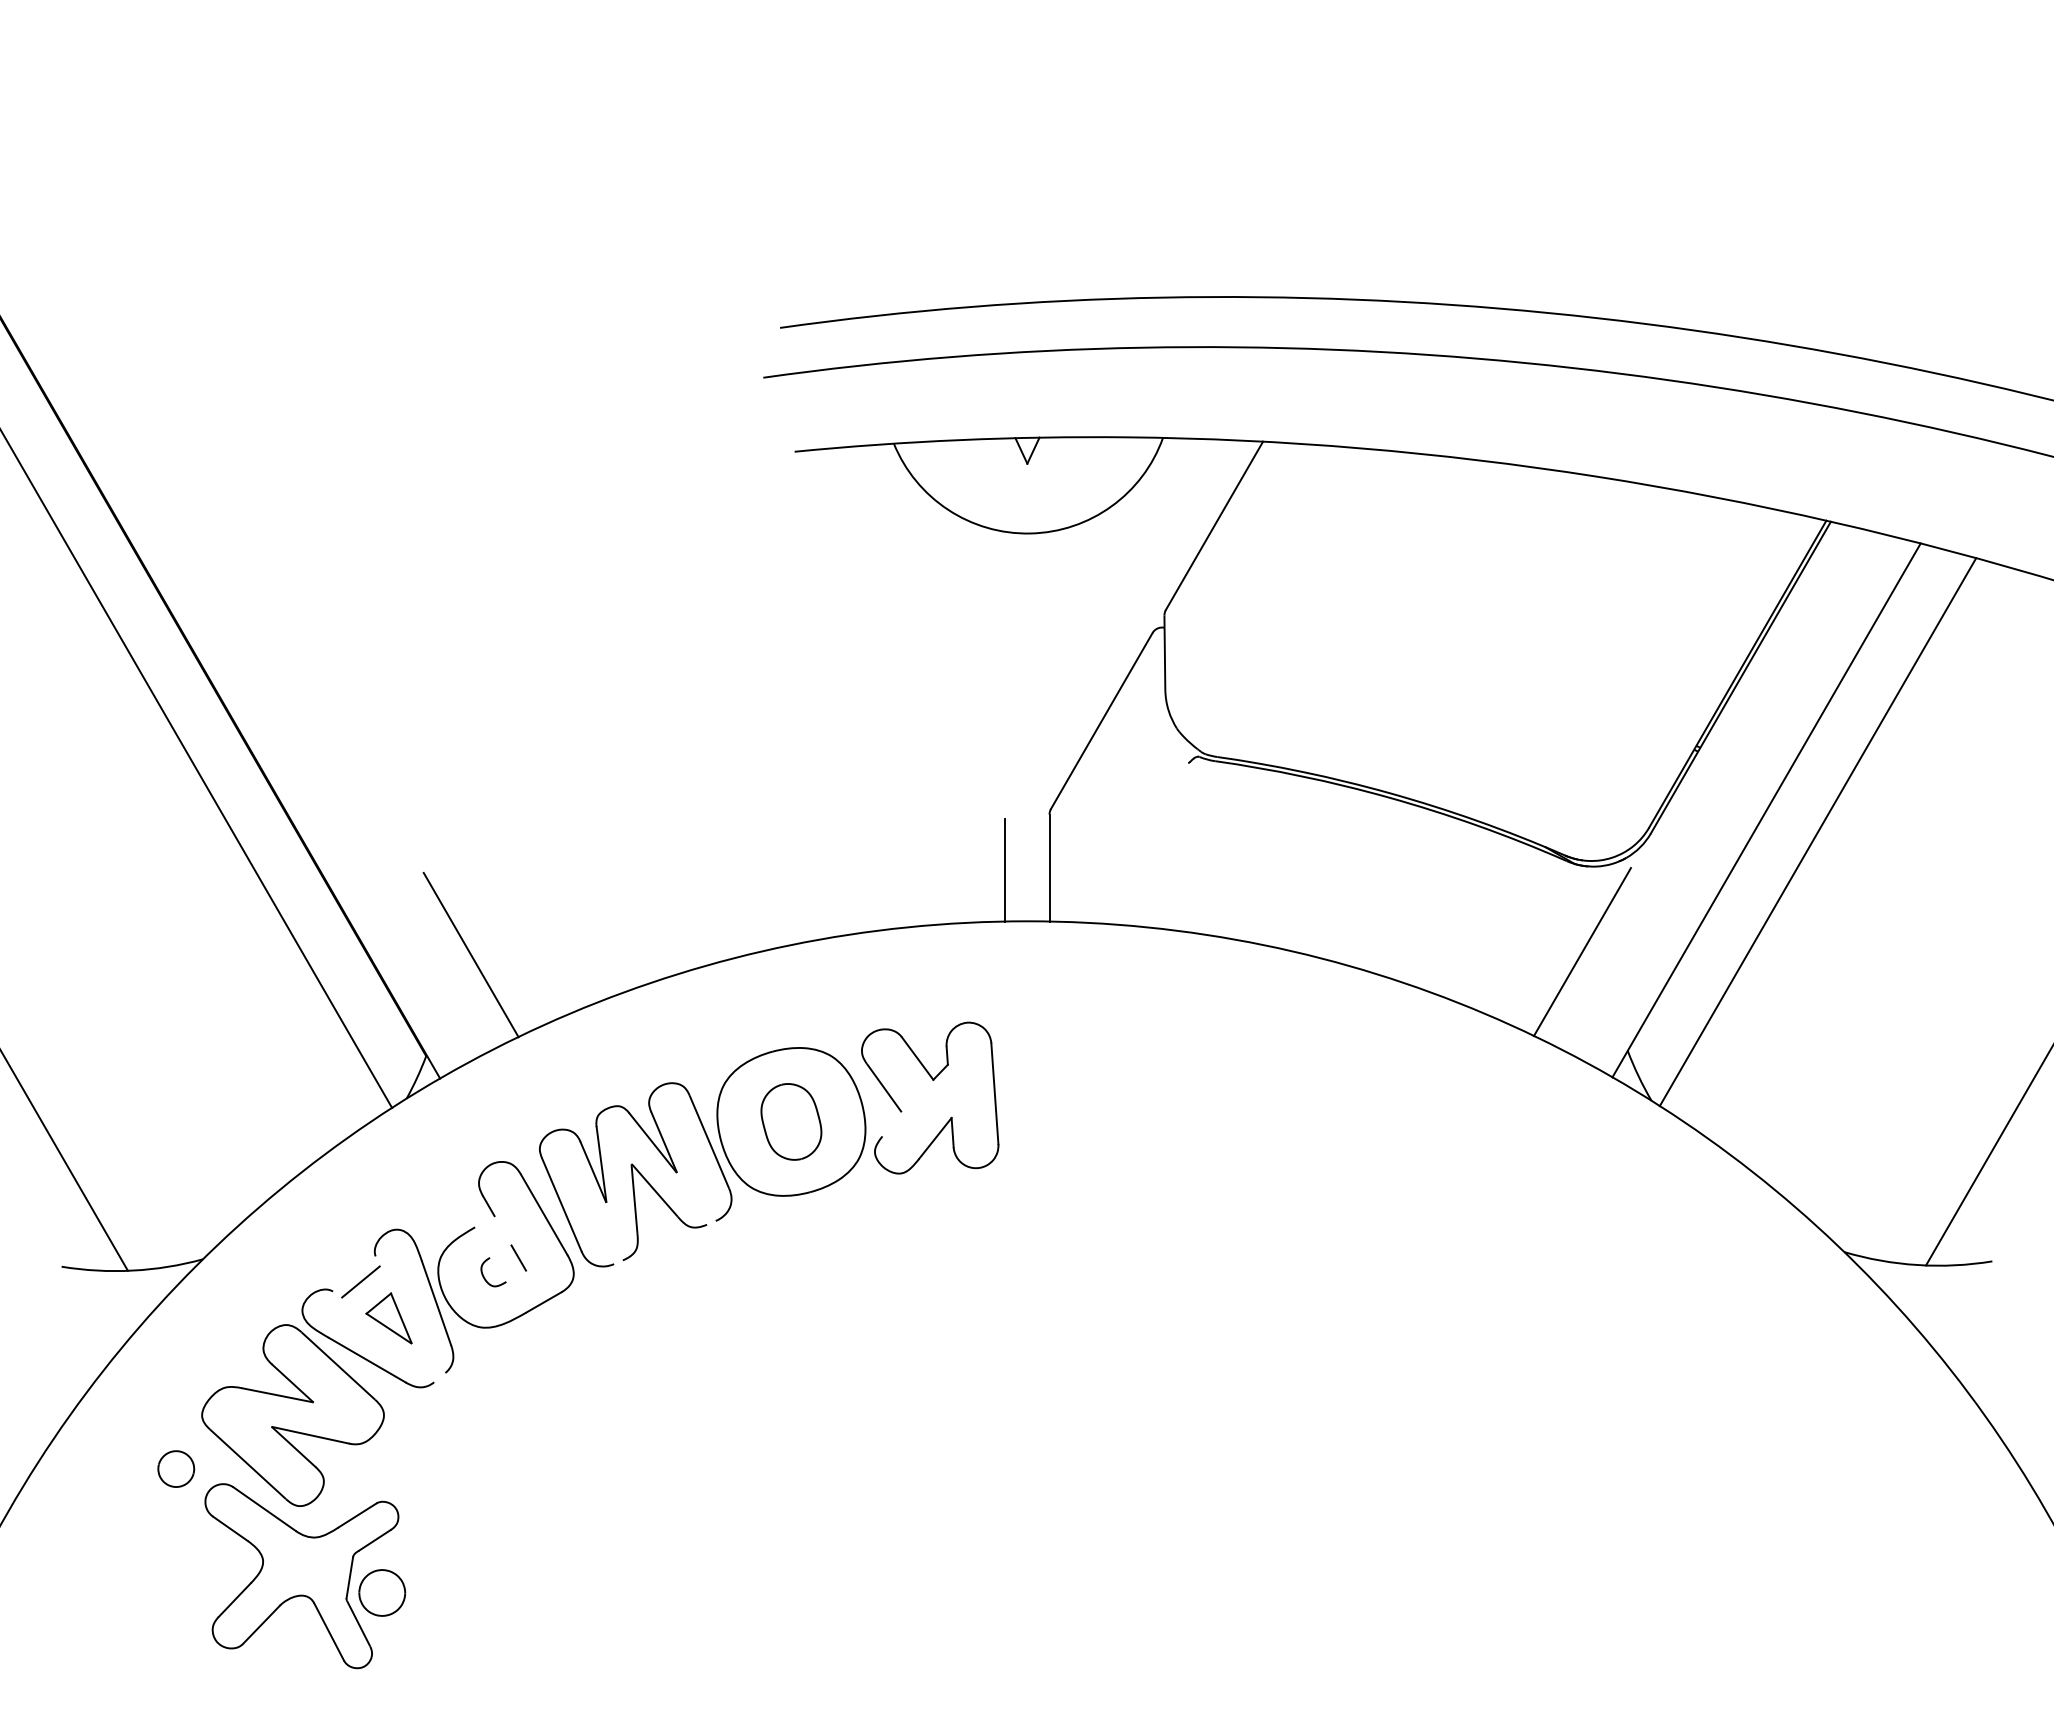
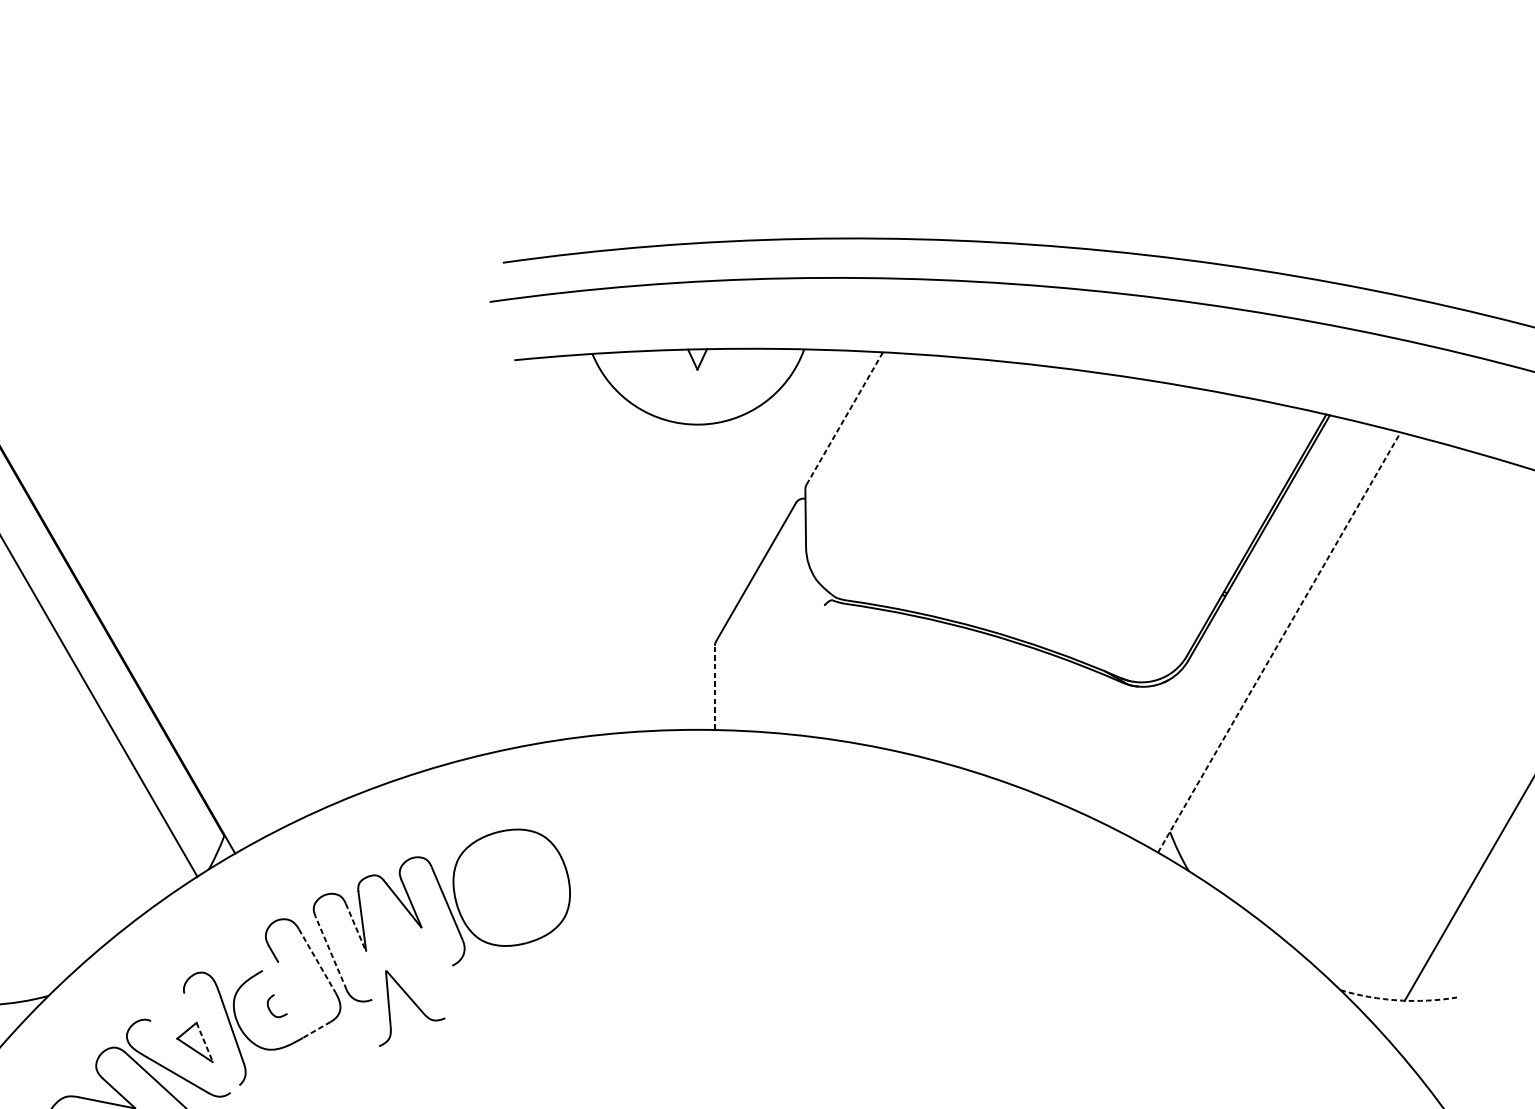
line: (1214, 525) -> (844, 418), solid -> dashed
line: (1766, 810) -> (1279, 642), solid -> dashed
line: (1817, 832) -> (1319, 659), removed
line: (1049, 868) -> (714, 688), solid -> dashed
line: (1005, 870) -> (680, 689), removed
line: (1581, 952) -> (1133, 754), removed
line: (470, 954) -> (259, 755), removed
part: (932, 1080) -> (622, 855), removed
part: (791, 1121) -> (511, 887), removed
line: (593, 1172) -> (355, 927), solid -> dashed
line: (561, 1204) -> (330, 952), solid -> dashed
part: (668, 1207) -> (415, 1004), moved
line: (544, 1215) -> (317, 961), solid -> dashed
line: (518, 1257) -> (296, 994), removed
arc: (1917, 1265) -> (1398, 1000), solid -> dashed
line: (360, 1281) -> (172, 1013), removed
line: (543, 1302) -> (316, 1029), solid -> dashed
line: (401, 1318) -> (204, 1042), solid -> dashed

